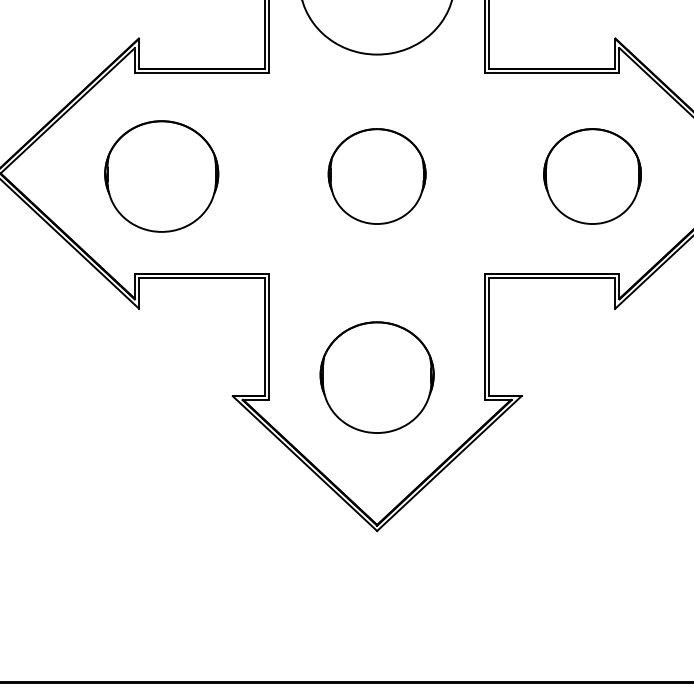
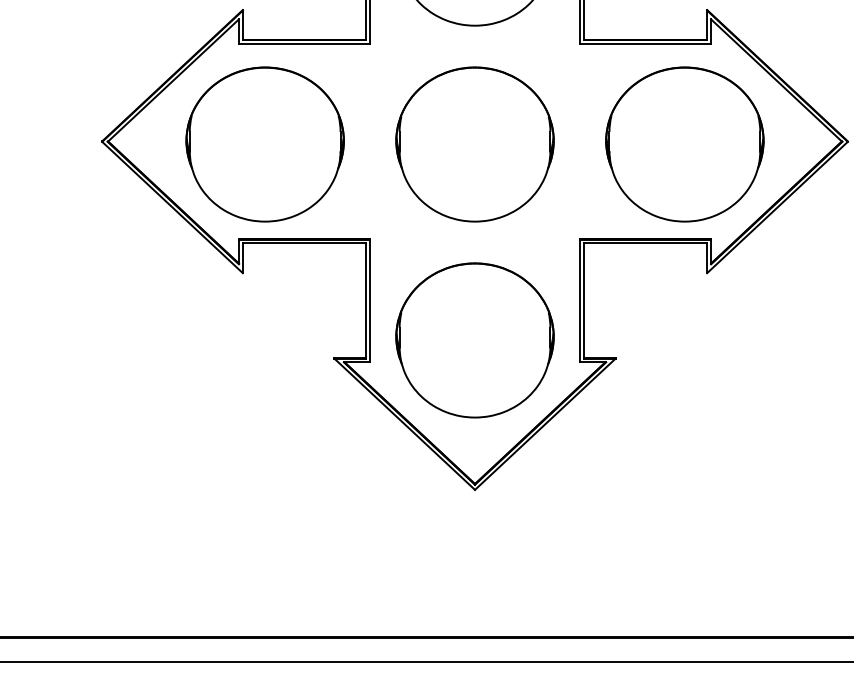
part: (161, 176) -> (264, 144), size x1.43
part: (376, 176) -> (474, 144), size x1.67
part: (592, 176) -> (684, 144), size x1.67
part: (376, 377) -> (474, 340), size x1.43

